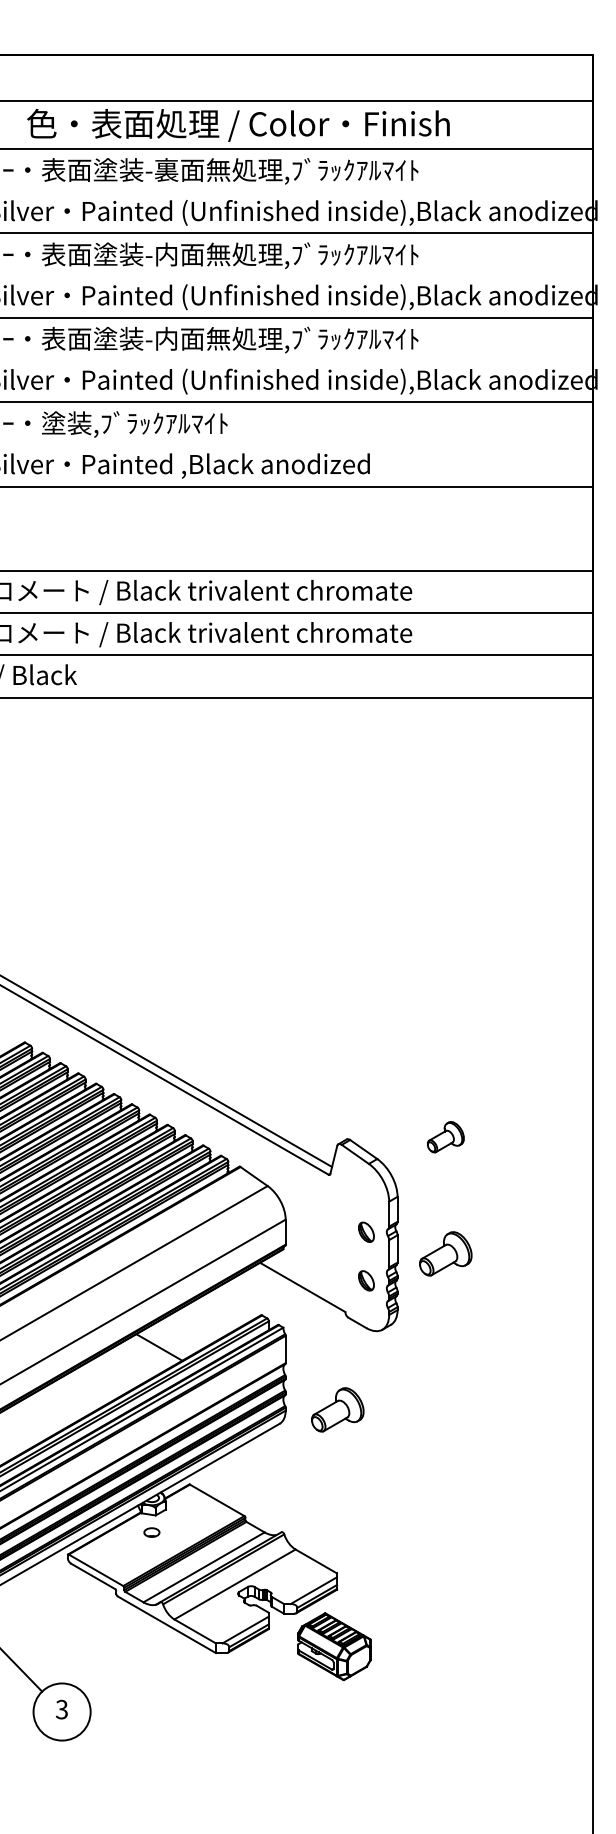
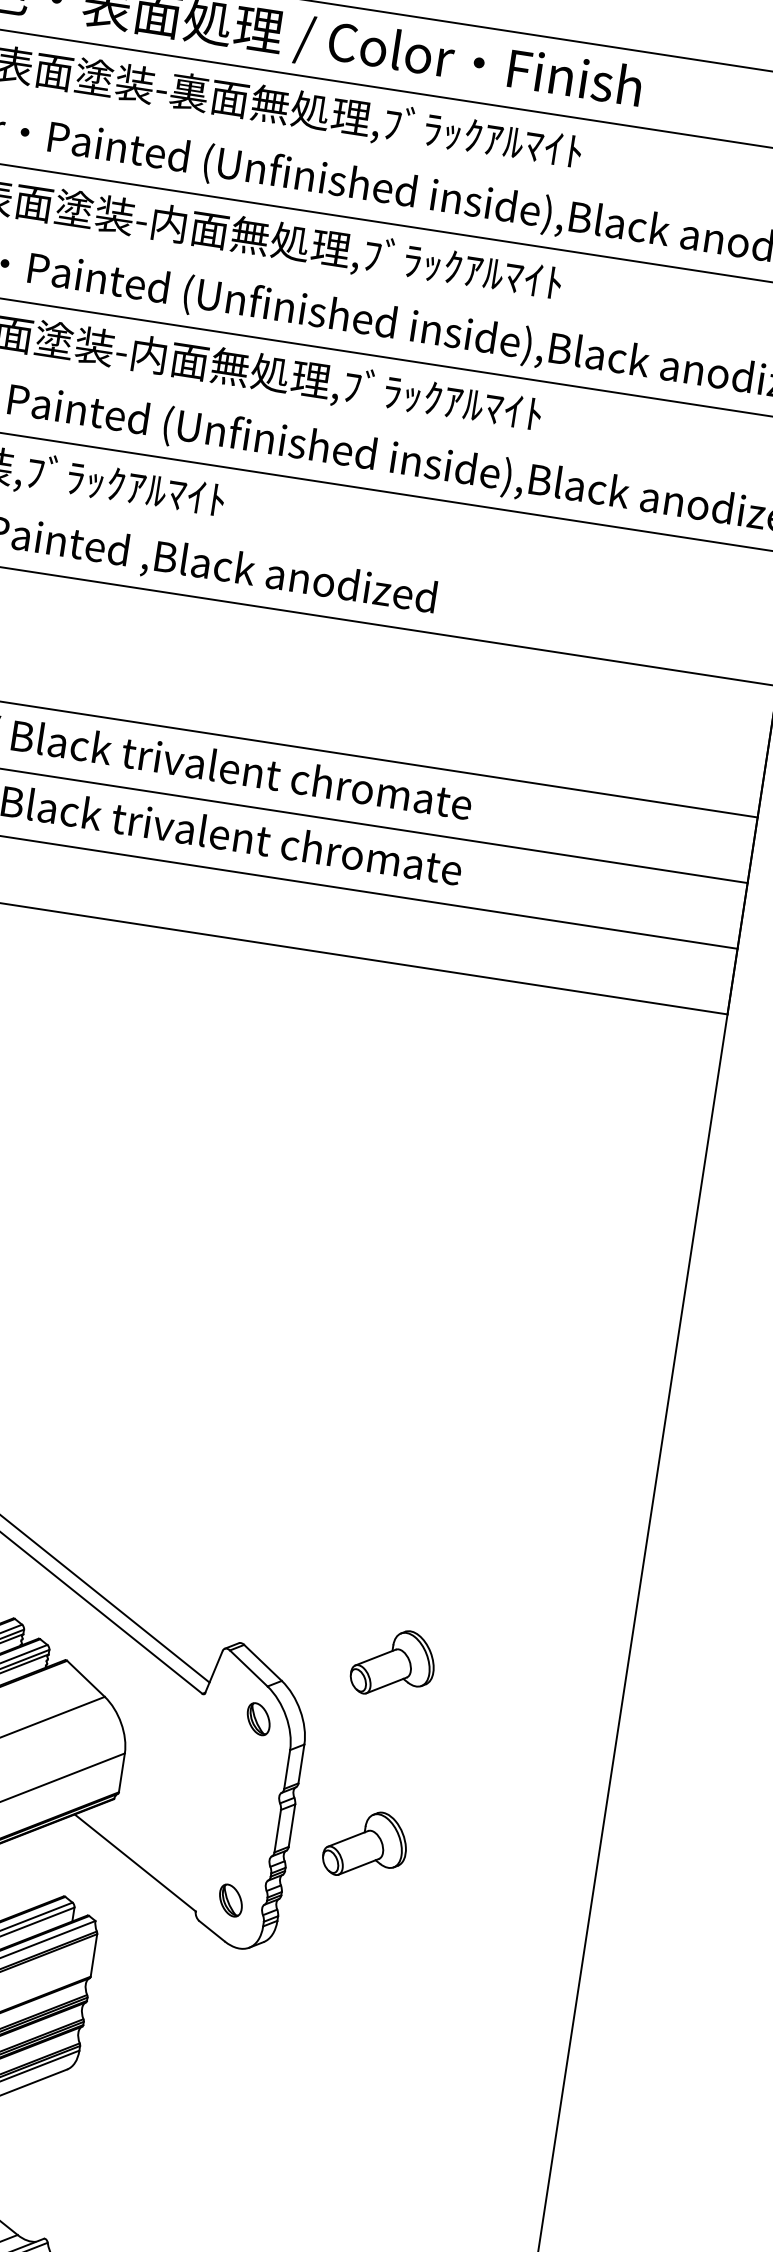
part: (445, 1136) -> (393, 1662), size x1.43
part: (366, 1231) -> (258, 1717), moved
part: (366, 1280) -> (231, 1900), moved
part: (337, 1409) -> (160, 2061), removed

